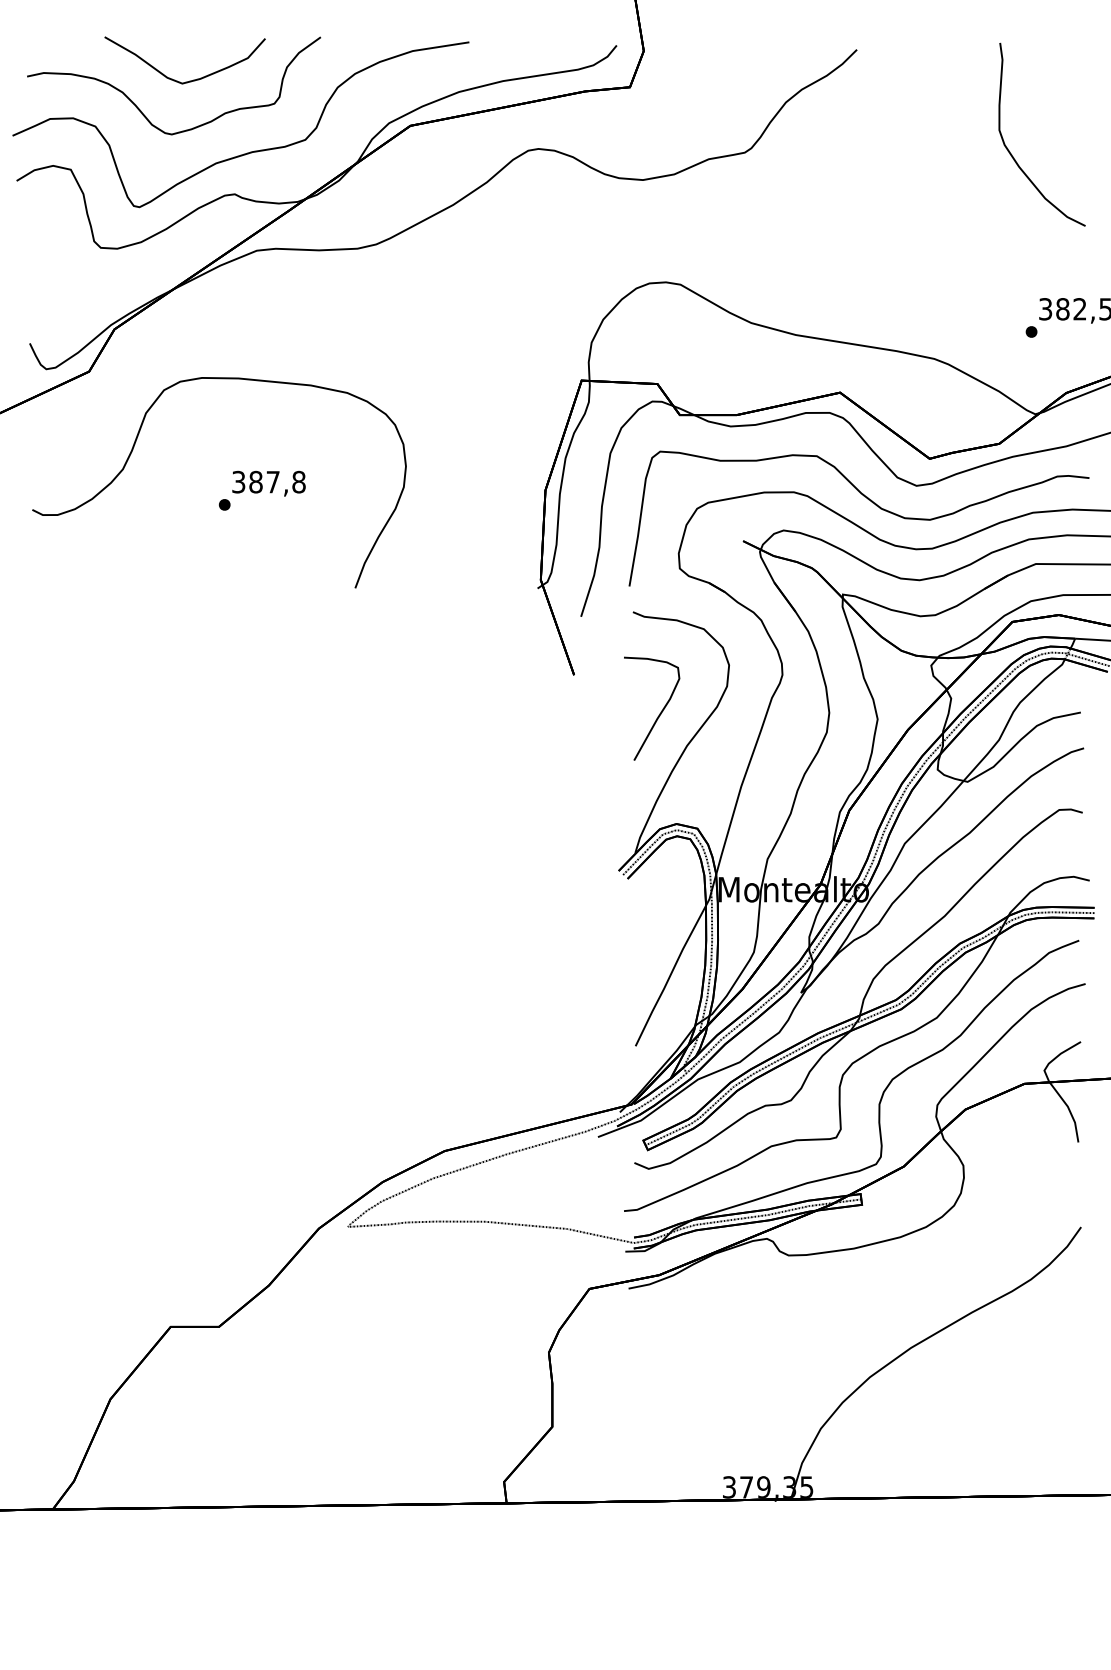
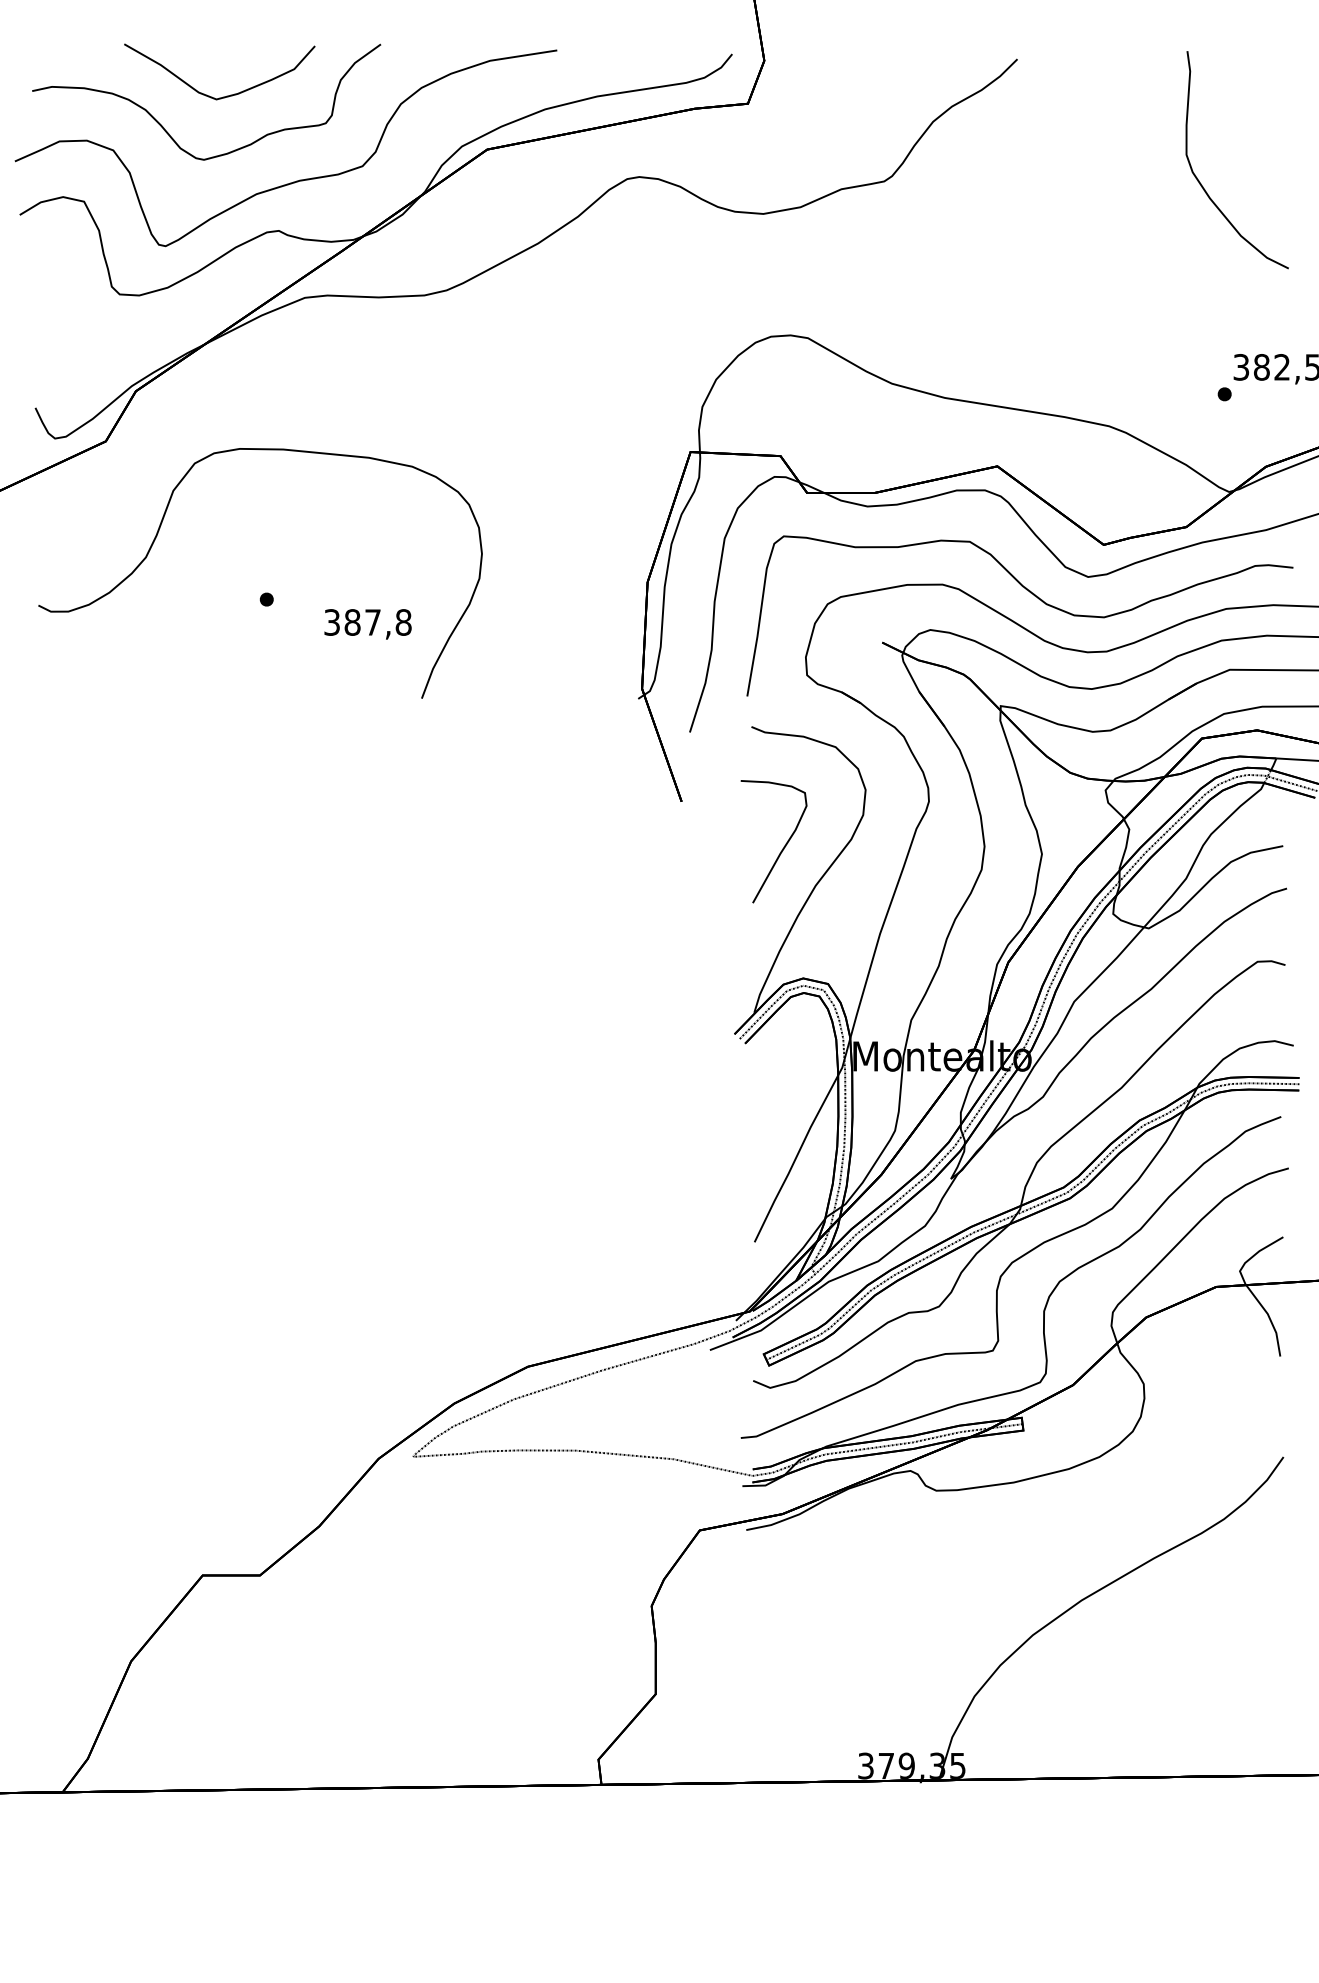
text: (268, 483) -> (367, 624), moved

